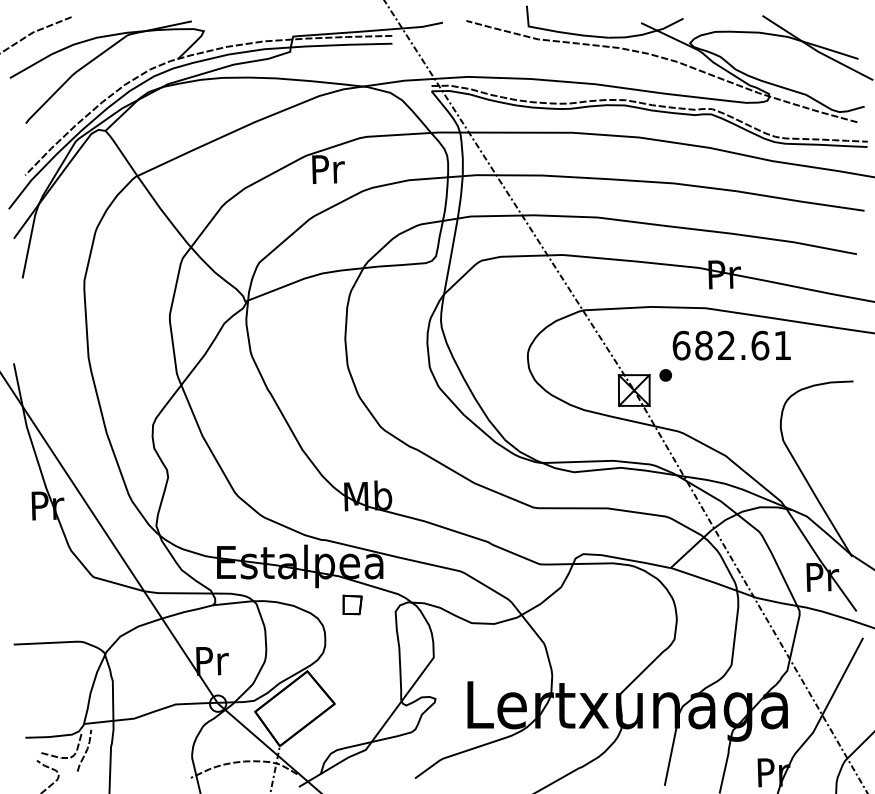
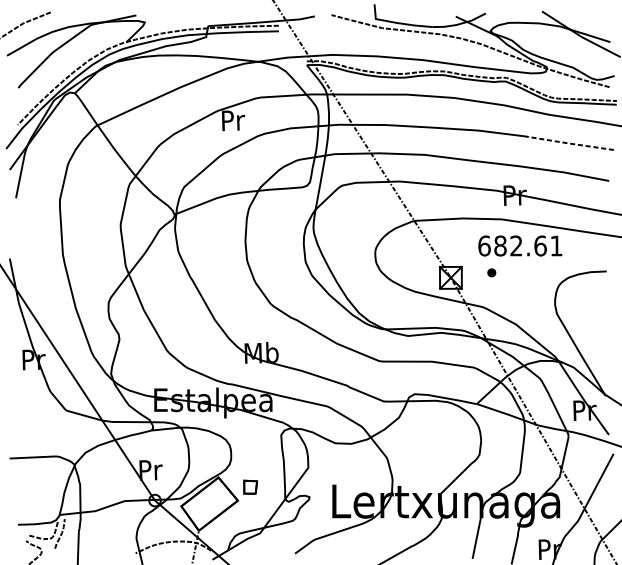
line: (800, 201) -> (569, 143), solid -> dashed
part: (665, 375) -> (491, 272), moved
part: (352, 604) -> (250, 486), moved

